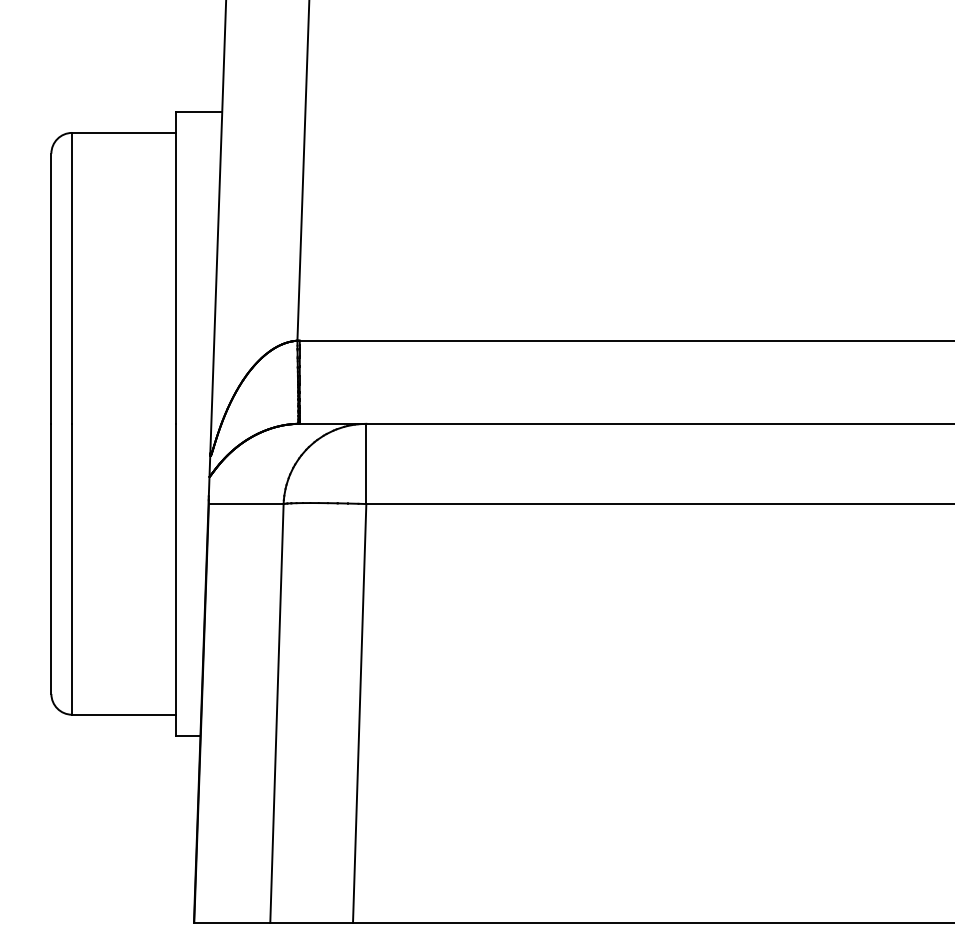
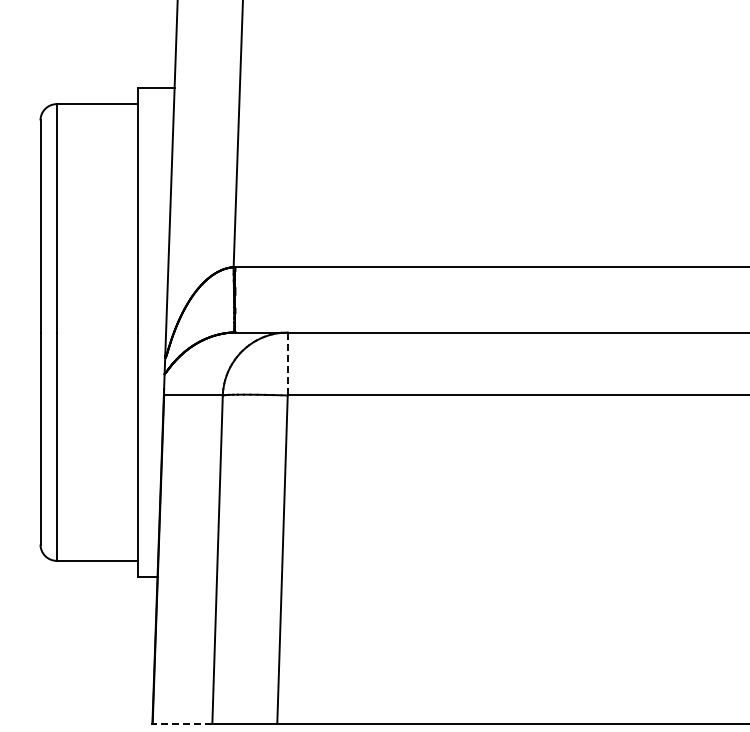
line: (366, 464) -> (287, 364), solid -> dashed
line: (232, 921) -> (182, 723), solid -> dashed

